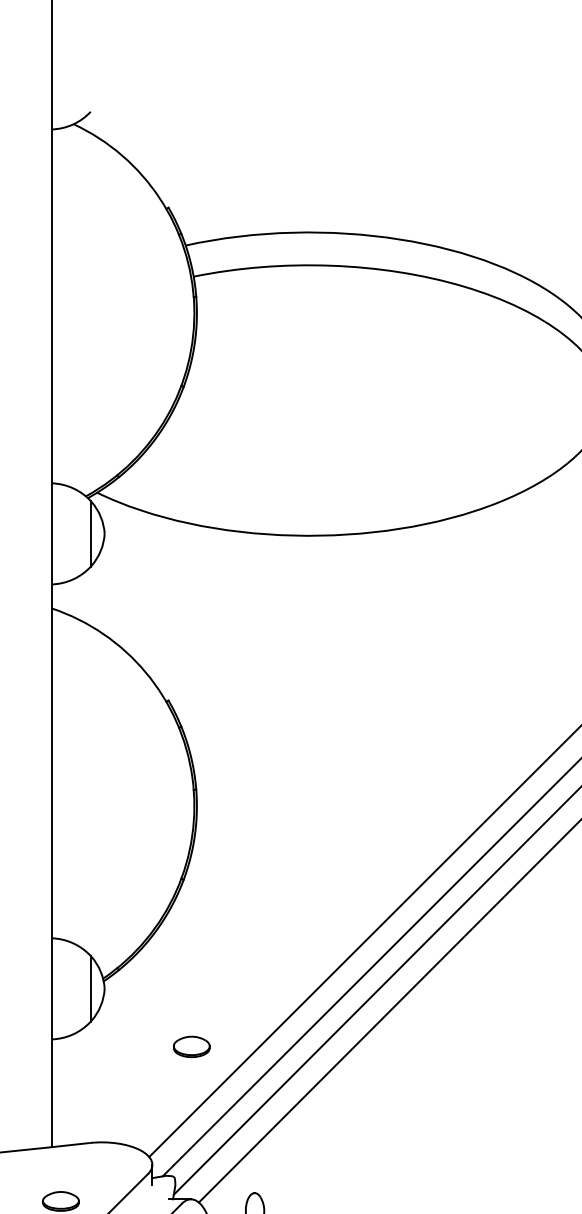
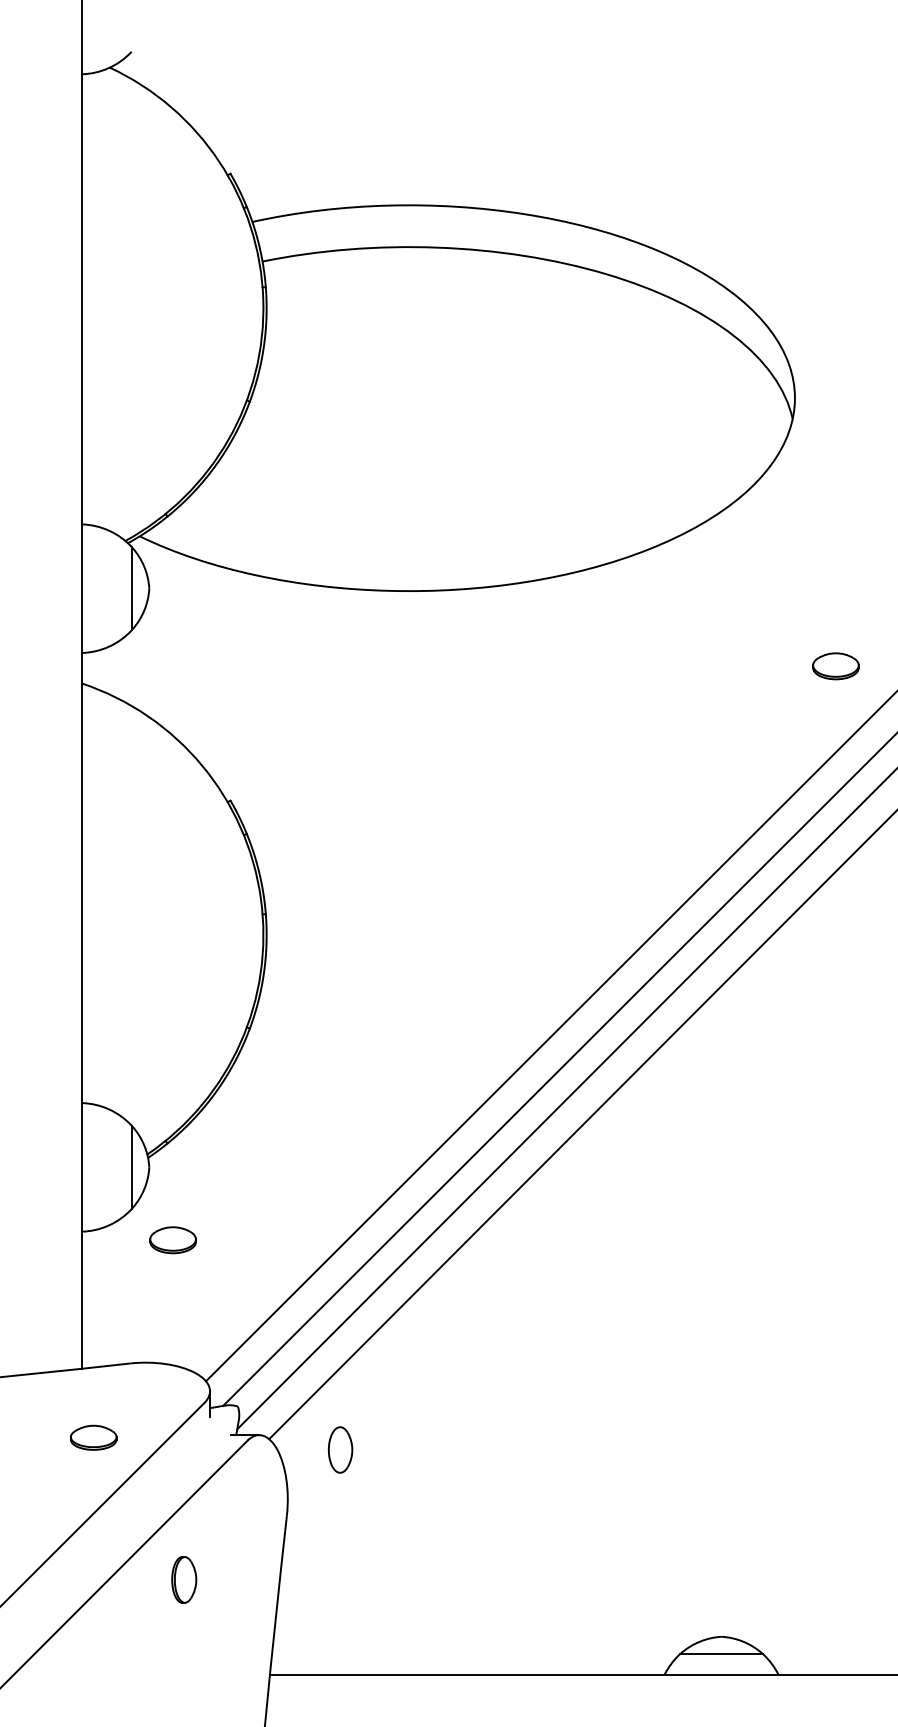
part: (191, 1047) -> (172, 1240), moved

